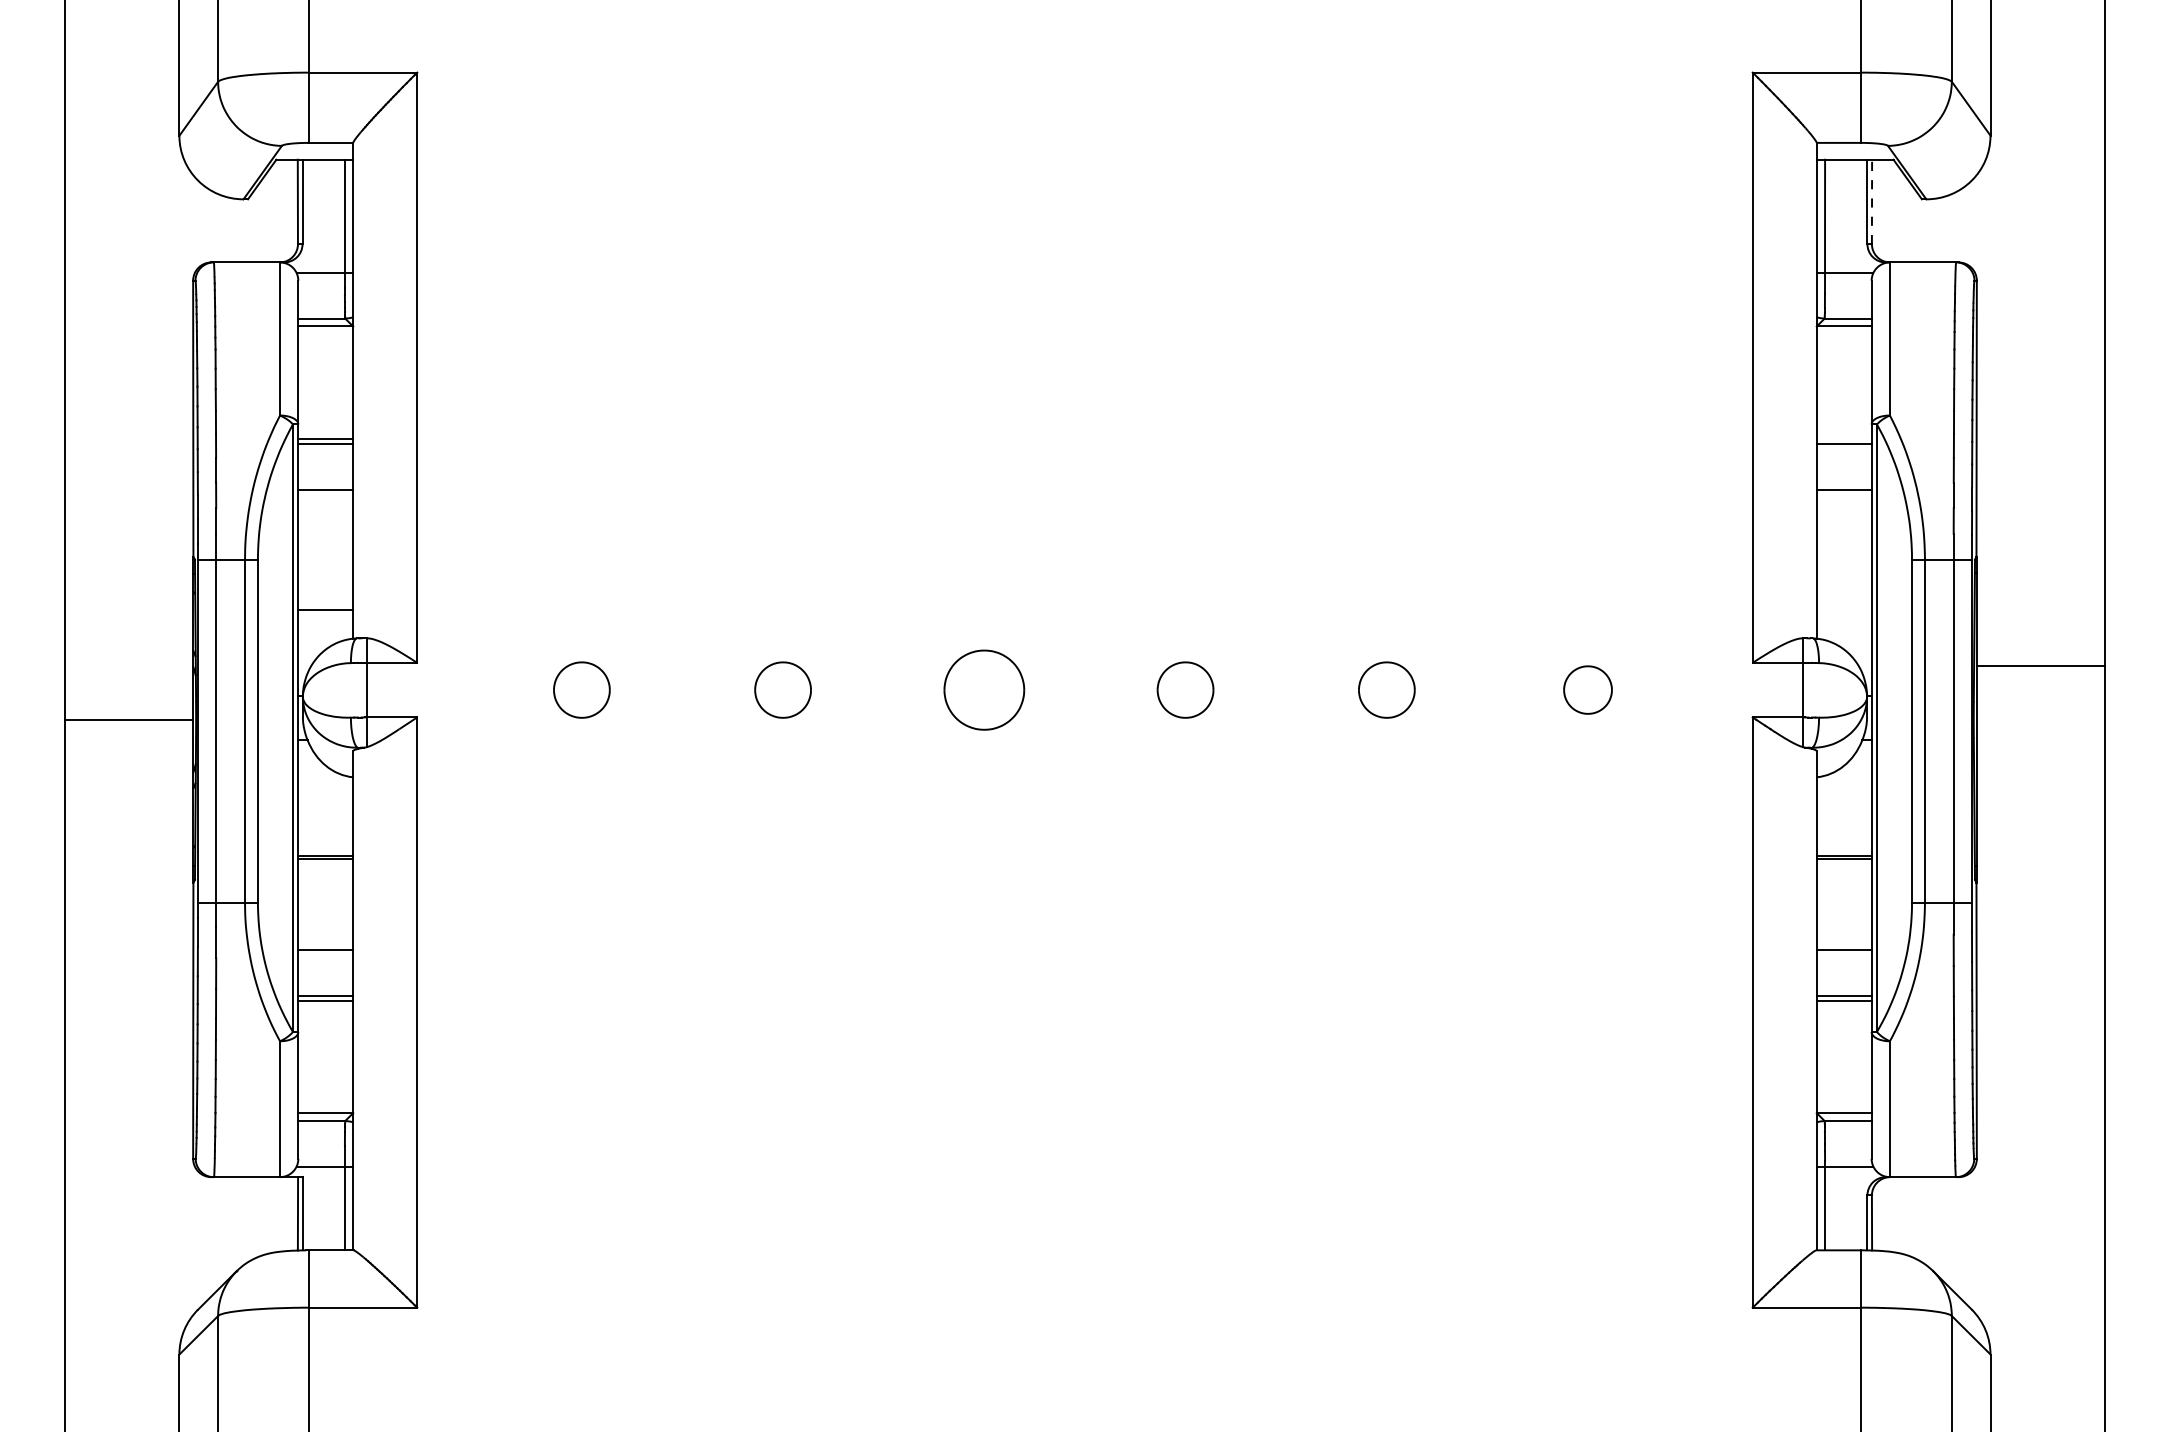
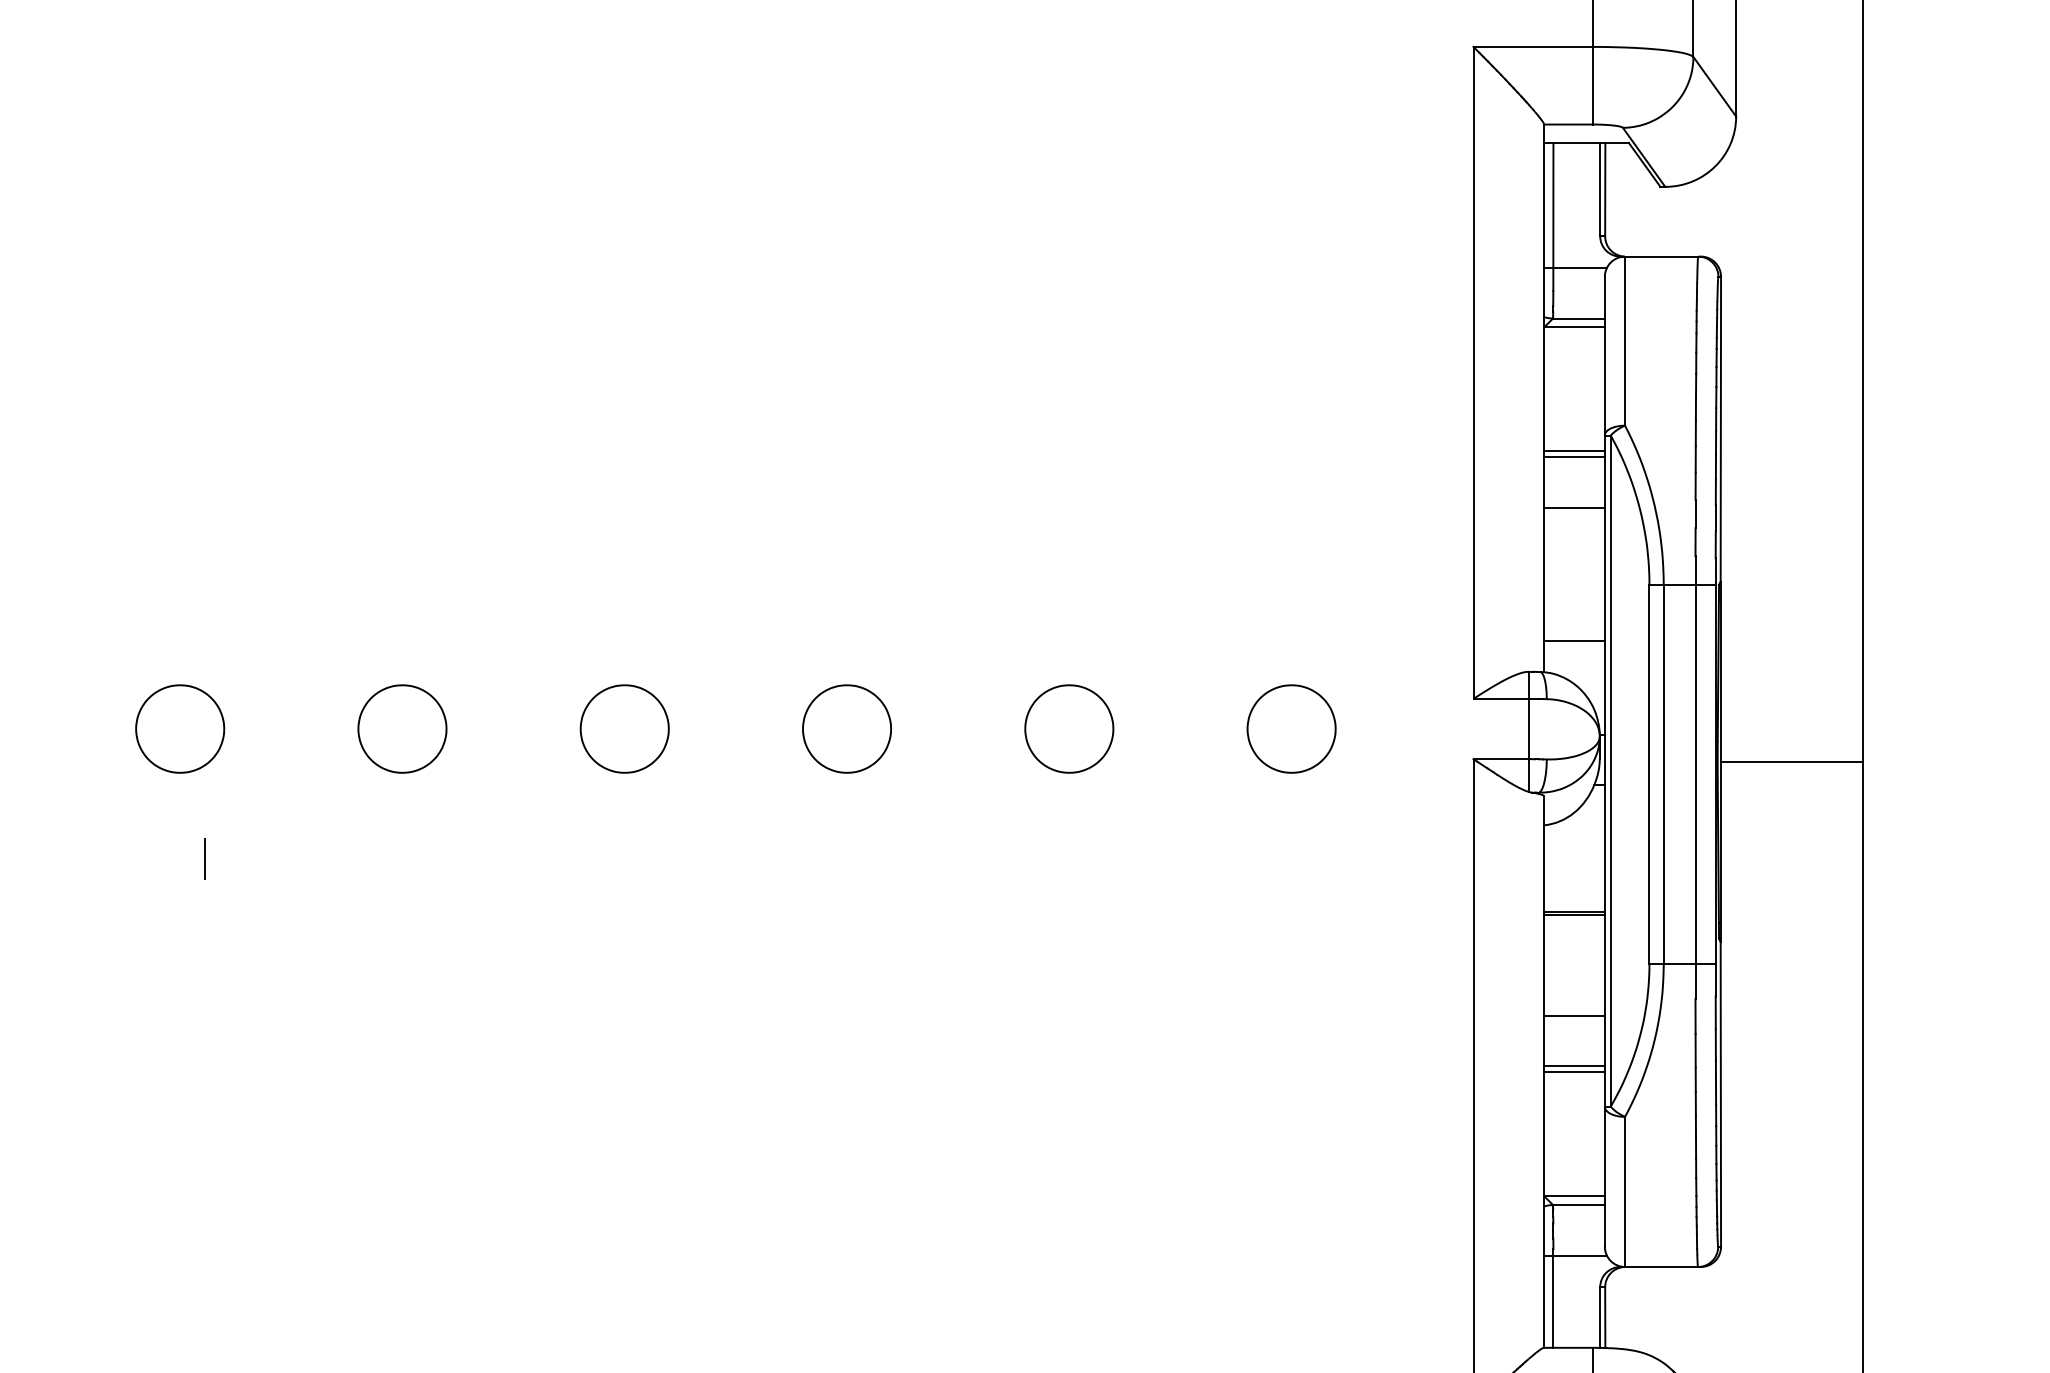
line: (1872, 201) -> (1605, 189), dashed -> solid
line: (1843, 438) -> (1573, 451), added
line: (1843, 610) -> (1573, 641), added
line: (2040, 665) -> (1791, 761), moved
part: (581, 689) -> (179, 728), size x1.43
part: (782, 689) -> (401, 728), size x1.43
part: (1185, 689) -> (846, 728), size x1.43
part: (1386, 689) -> (1068, 728), size x1.43
part: (1587, 689) -> (1290, 728), size x1.67
line: (604, 807) -> (205, 858), added

